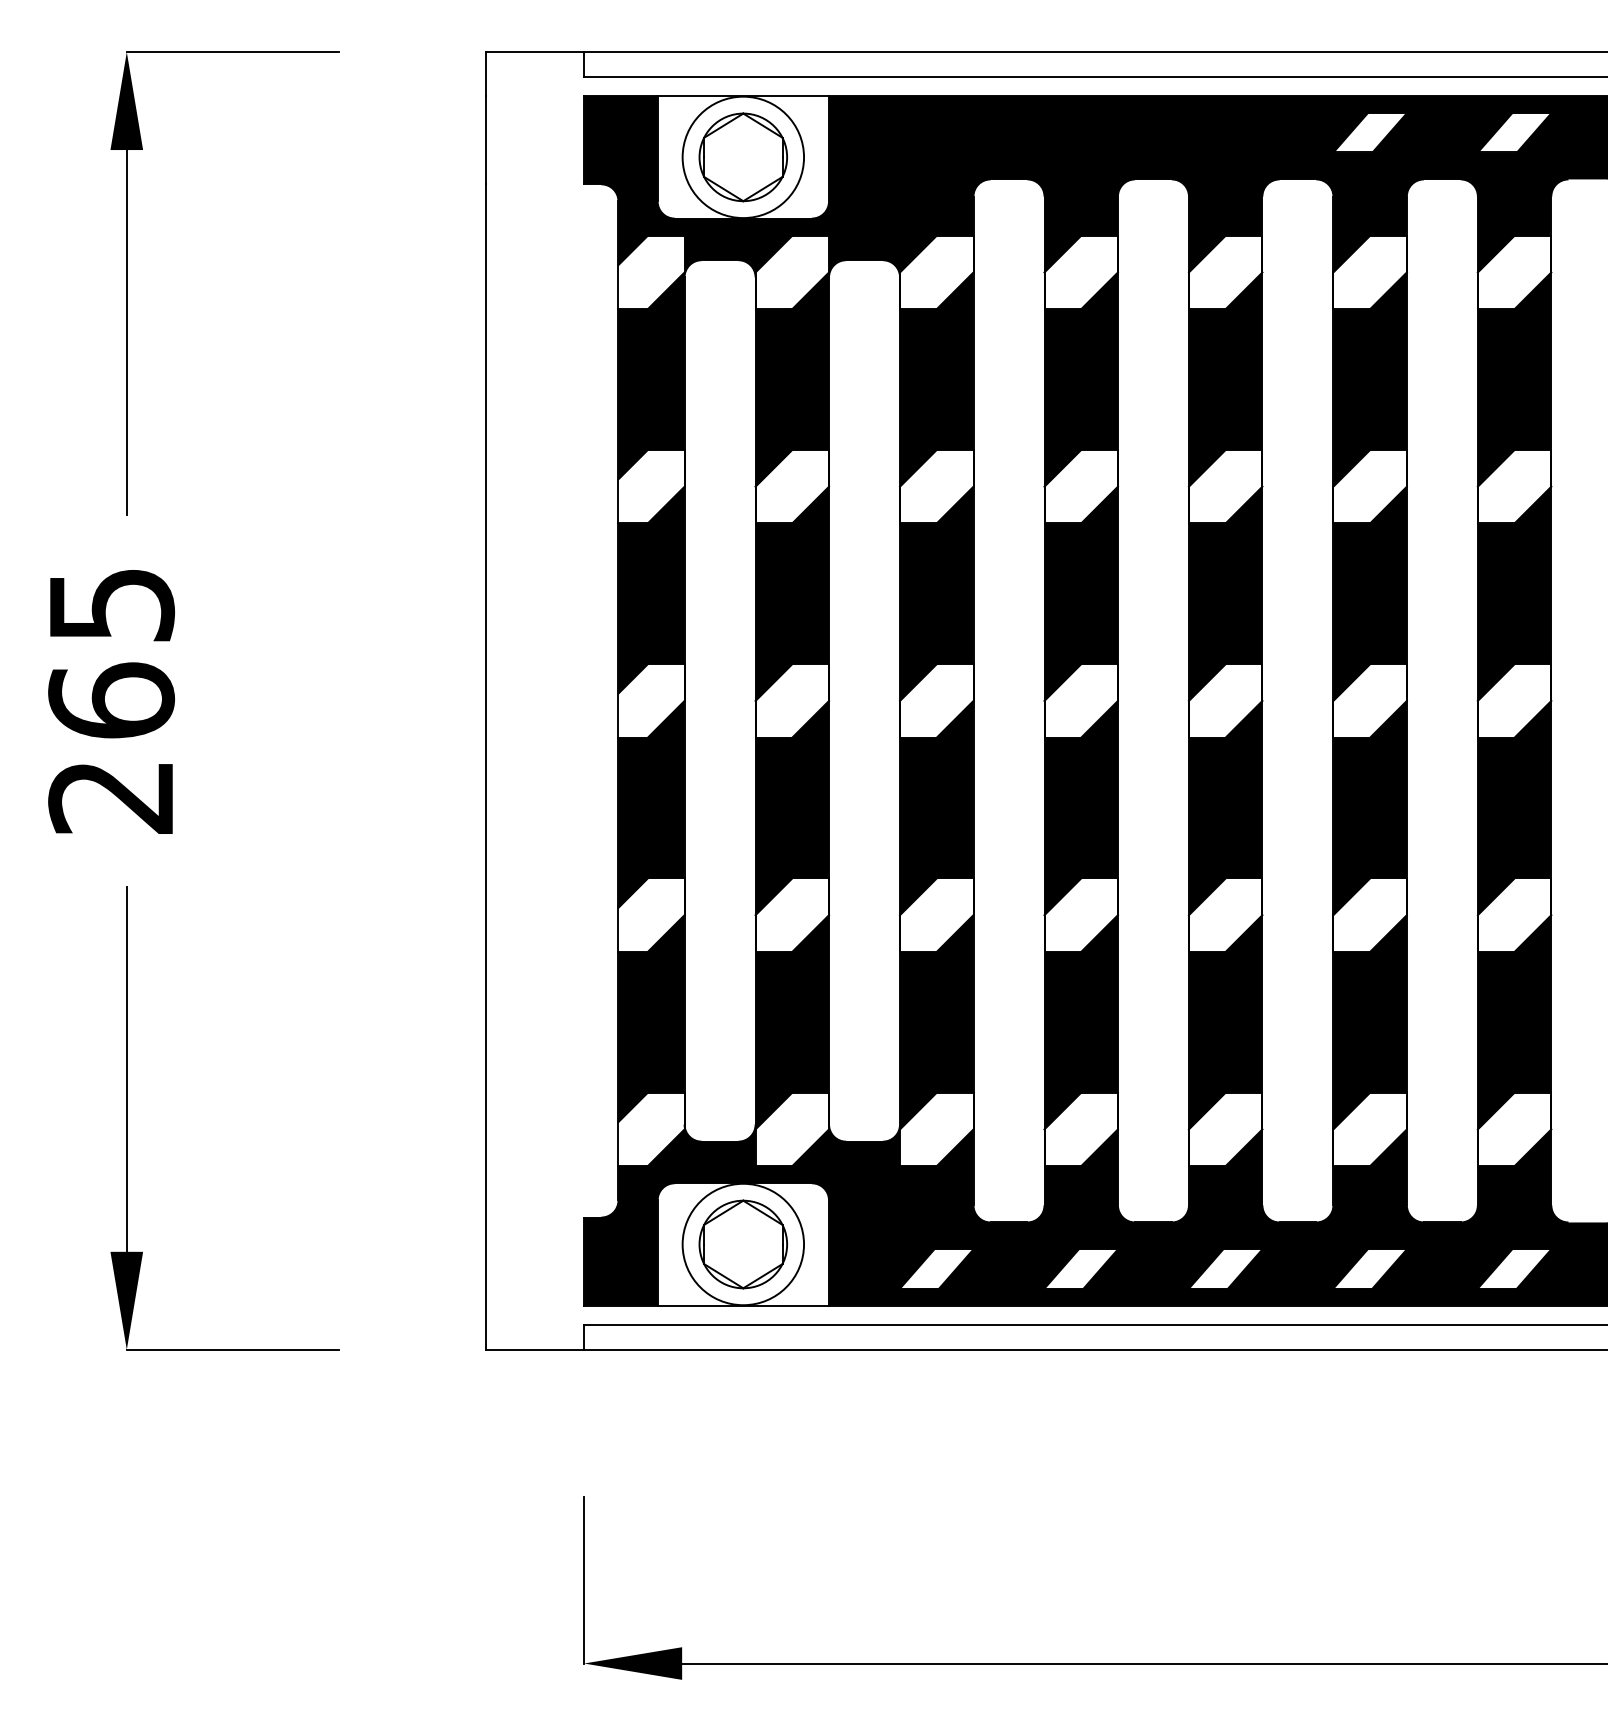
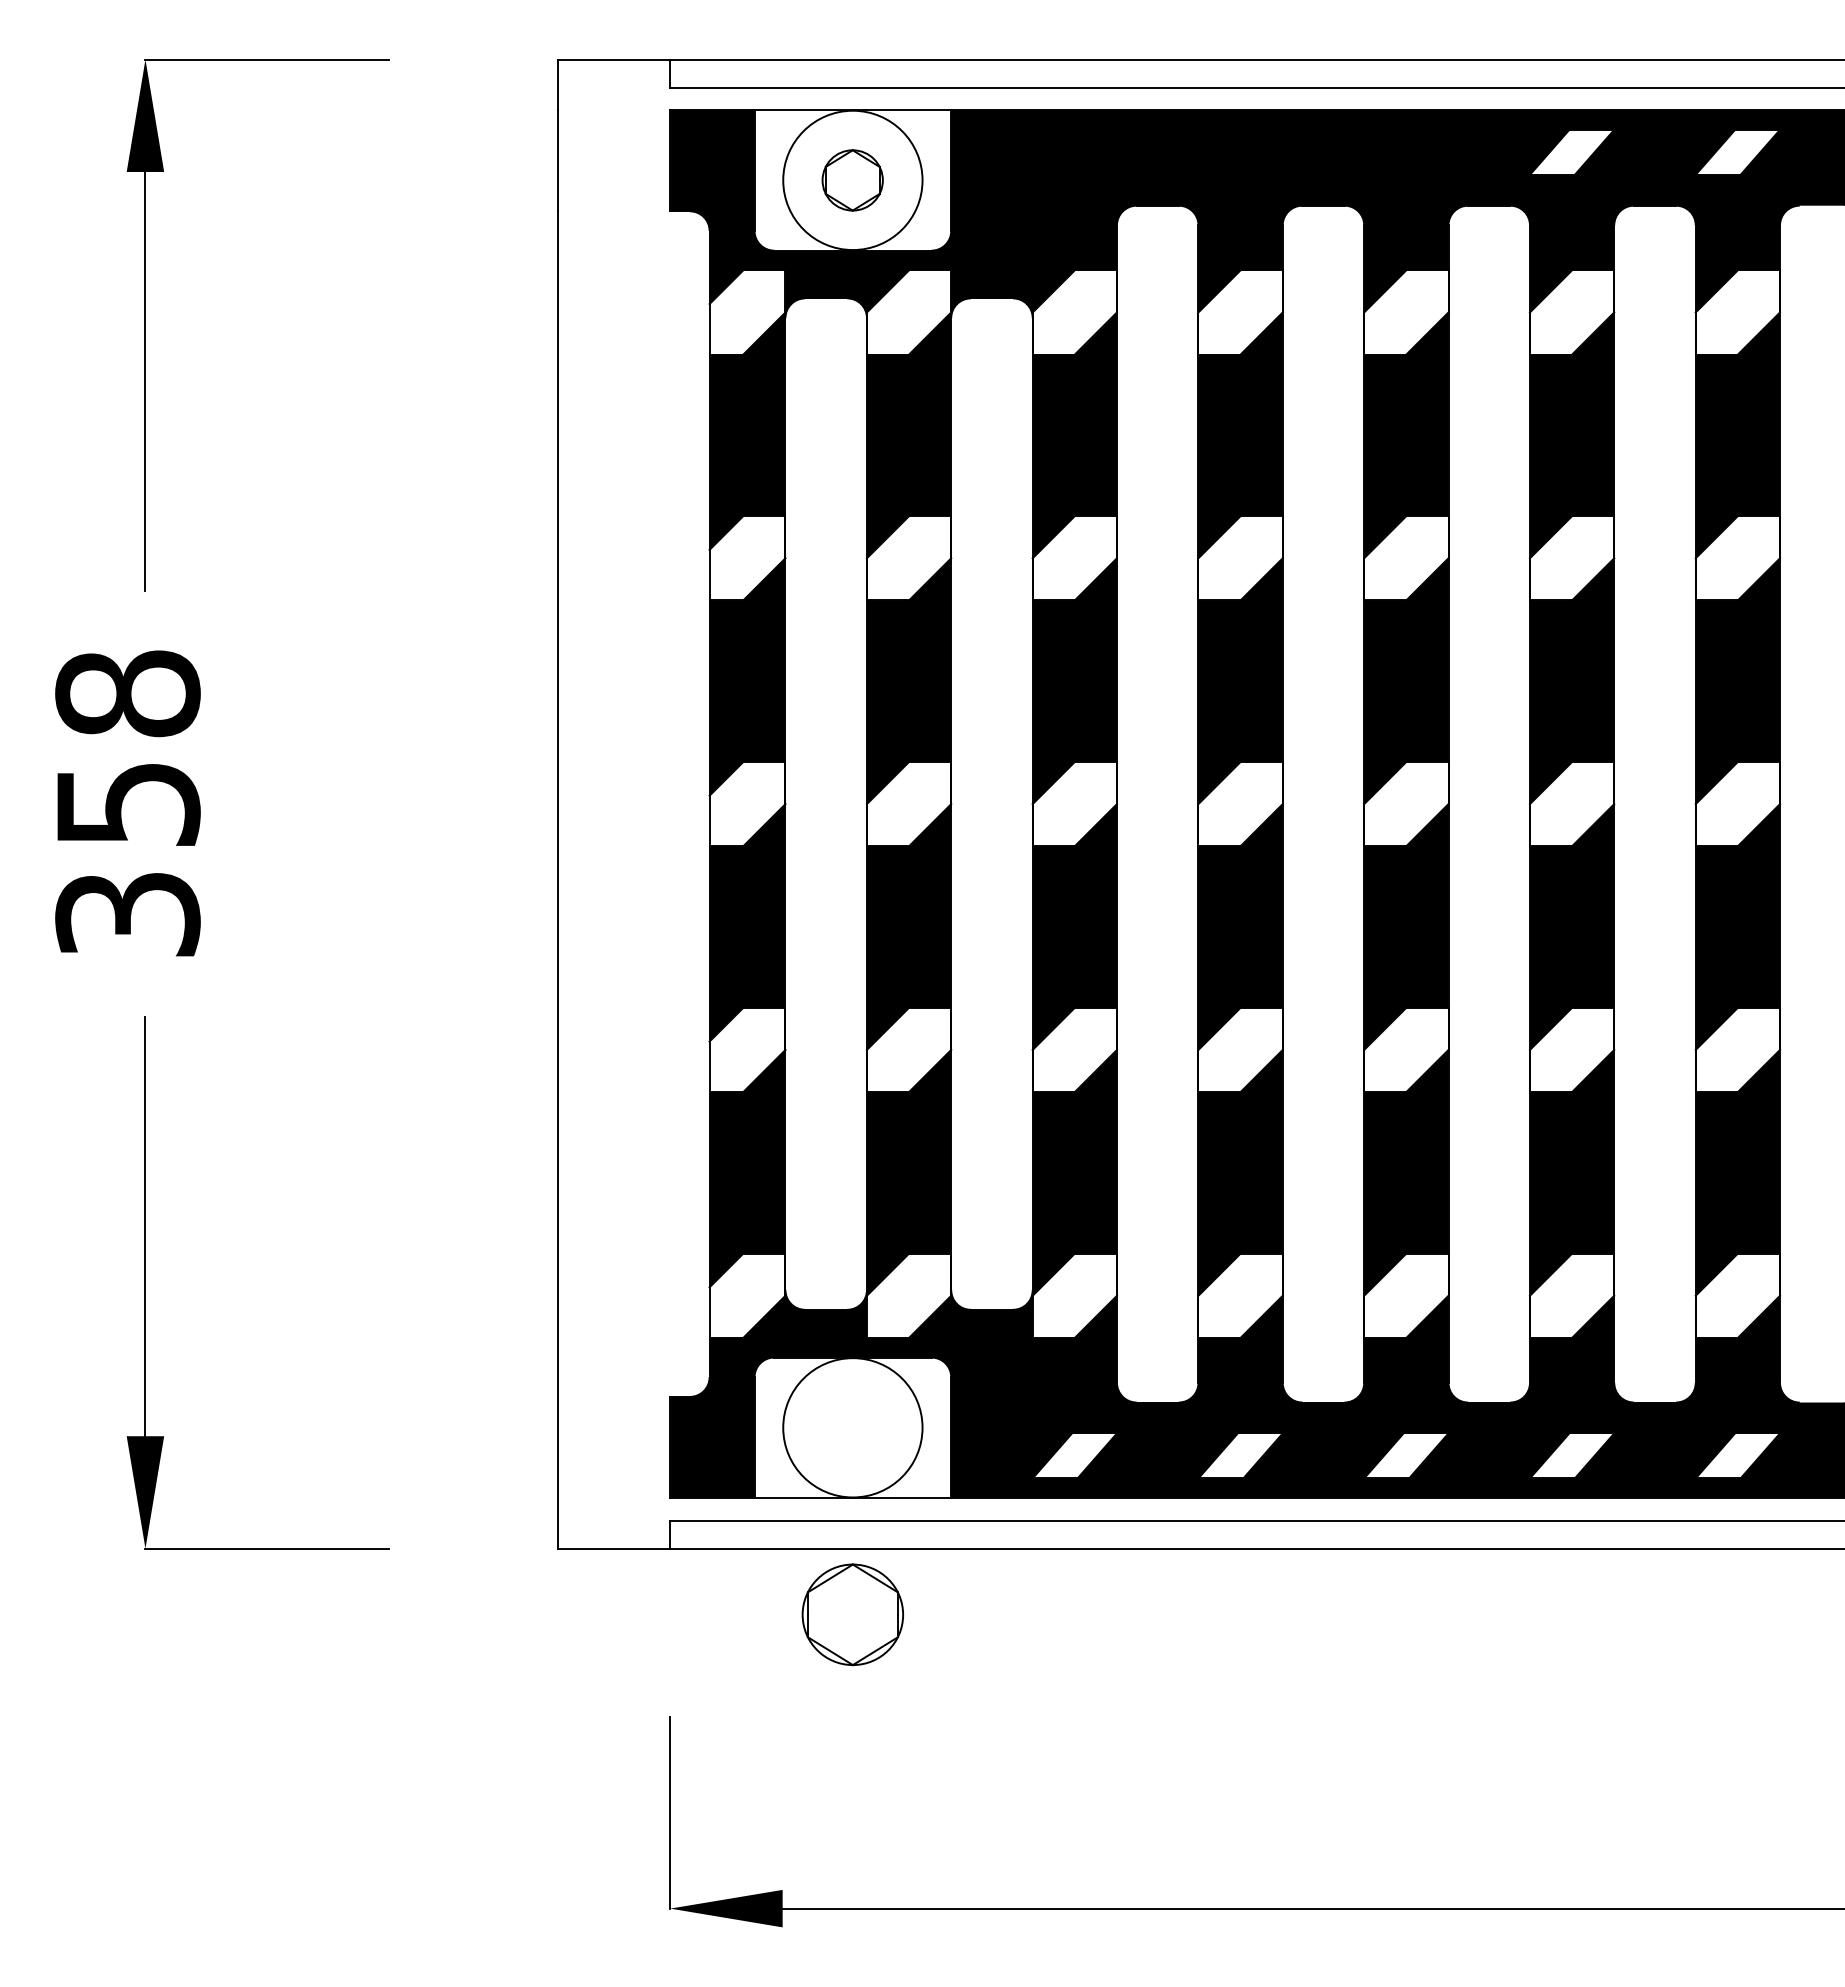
part: (742, 157) -> (852, 180), size x0.6
text: (111, 700) -> (127, 803), 265 -> 358
part: (742, 1244) -> (852, 1614), moved

